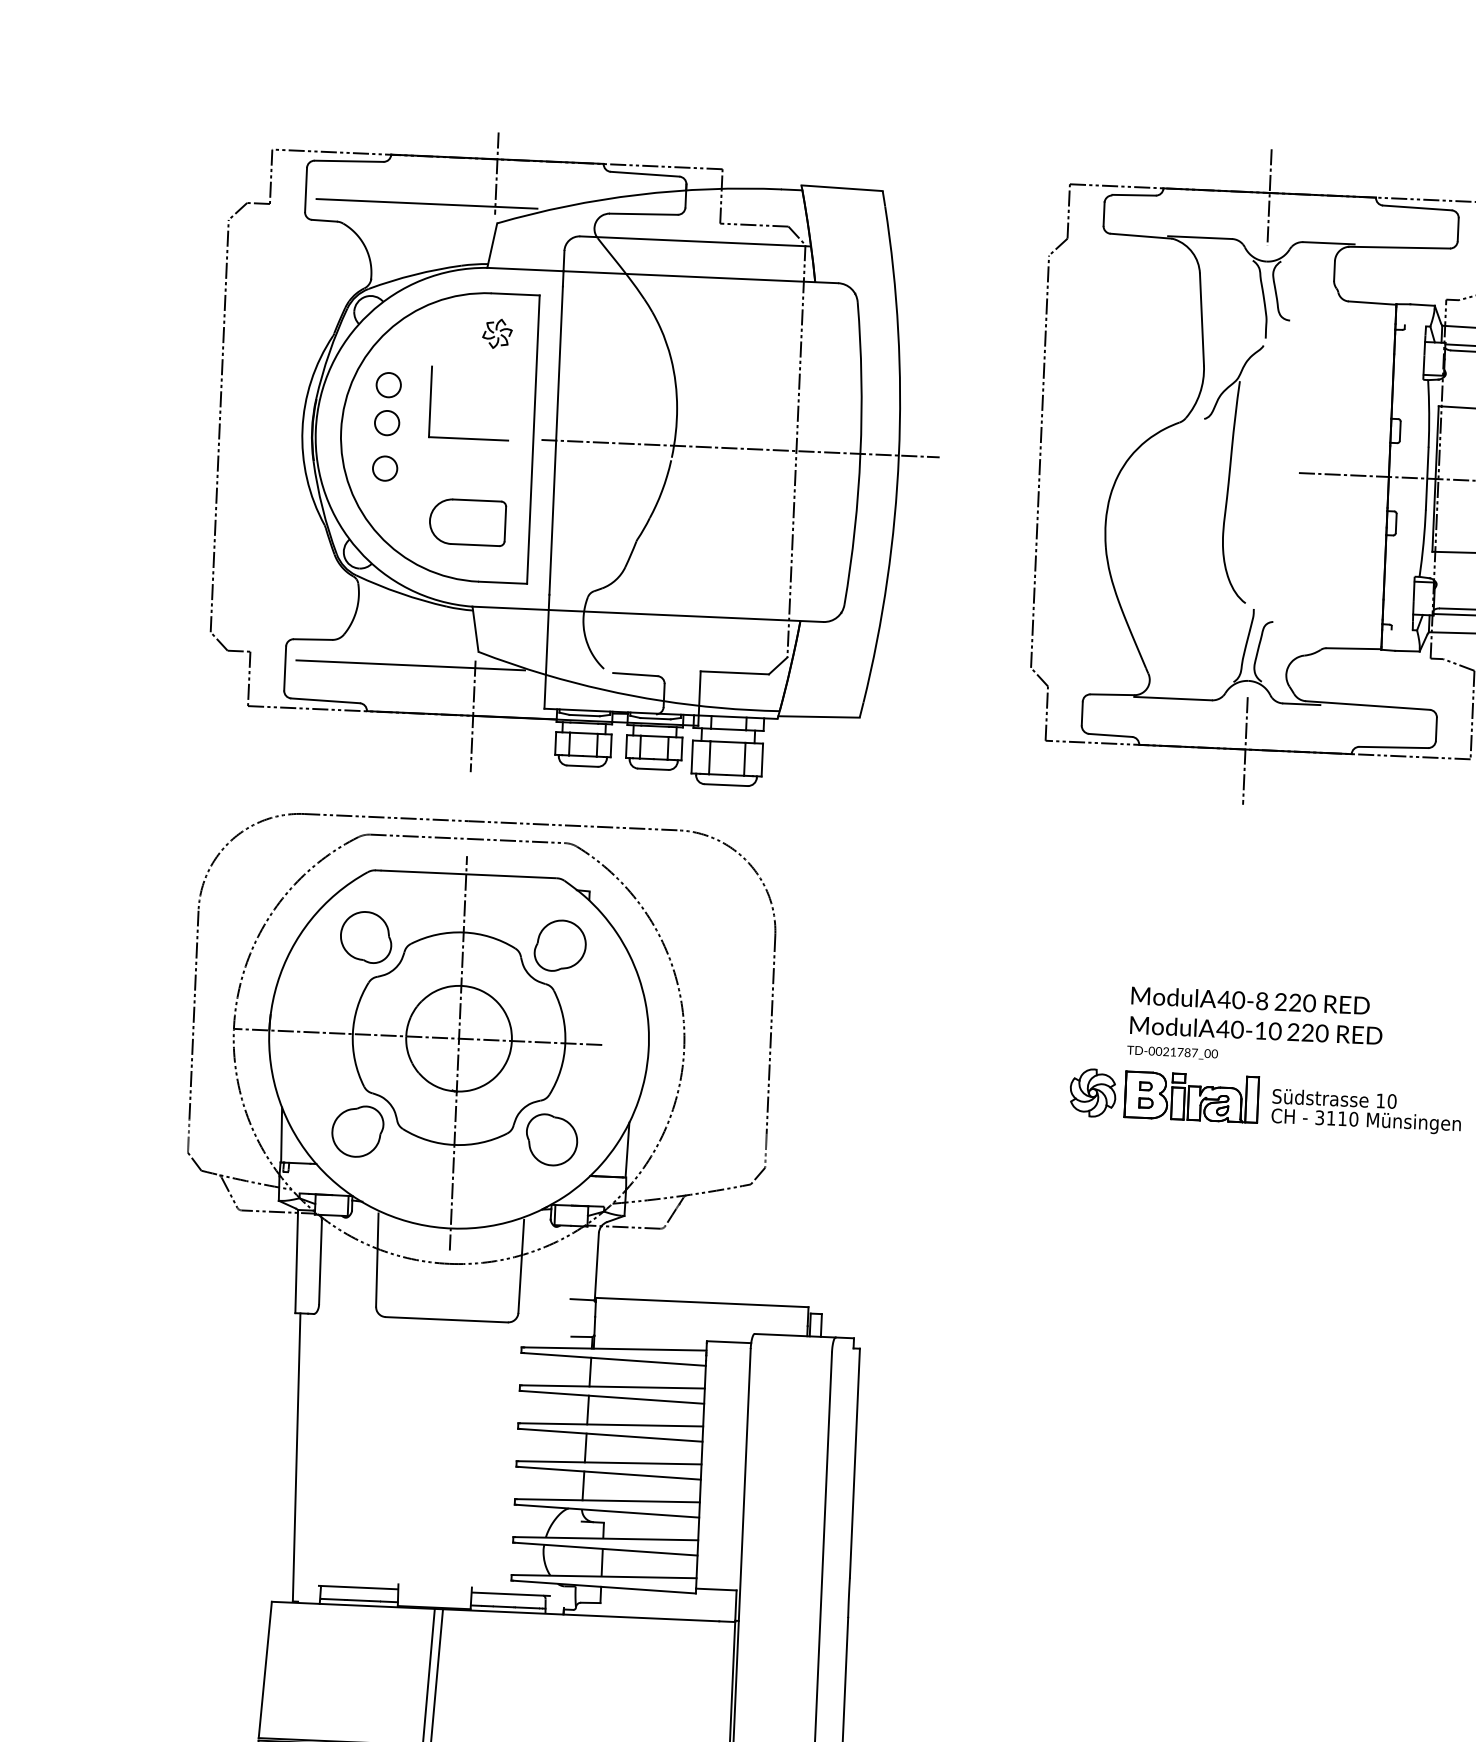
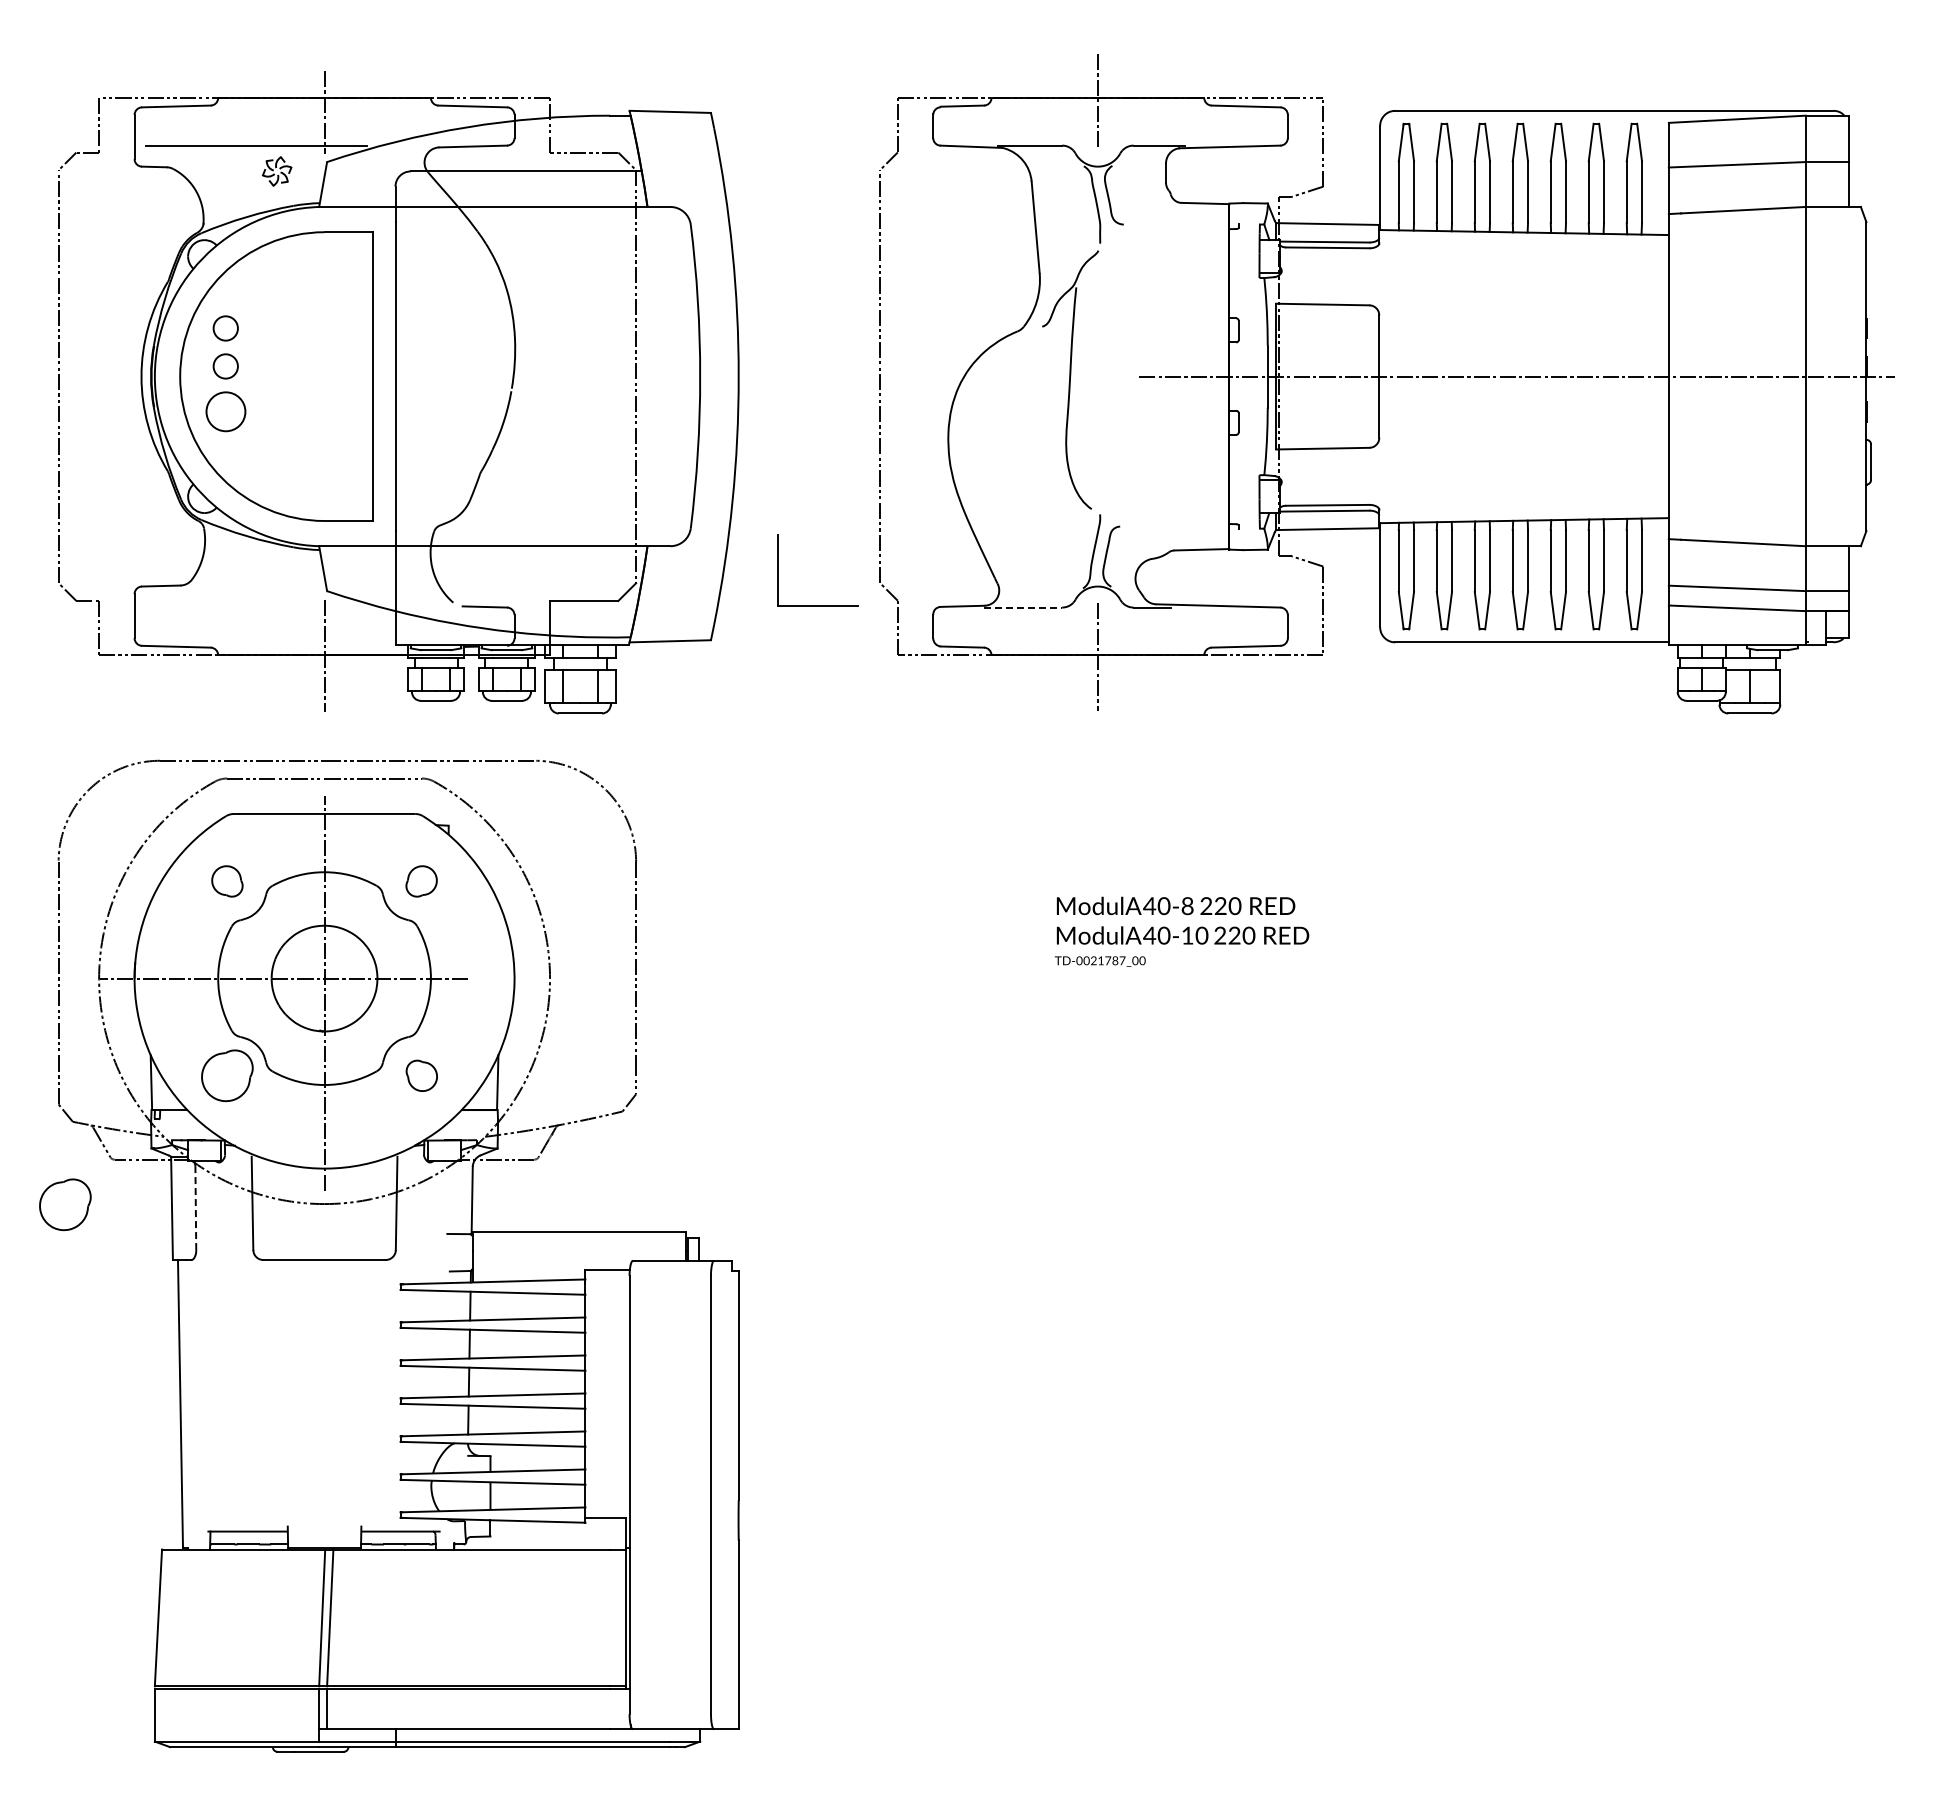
part: (497, 333) -> (277, 171), moved
part: (468, 438) -> (817, 605), moved
line: (739, 448) -> (579, 376), removed
circle: (384, 469) -> (225, 412), size x1.6
part: (467, 522) -> (310, 462), removed
line: (410, 665) -> (259, 607), removed
line: (1173, 698) -> (1023, 607), solid -> dashed
part: (366, 937) -> (227, 881), size x0.6
part: (560, 945) -> (421, 881), size x0.6
text: (1254, 1026) -> (1181, 931), moved
part: (1258, 1100) -> (1126, 1005), removed
part: (551, 1139) -> (421, 1075), size x0.6
part: (190, 1253) -> (65, 1204), added
line: (320, 1262) -> (195, 1208), solid -> dashed

